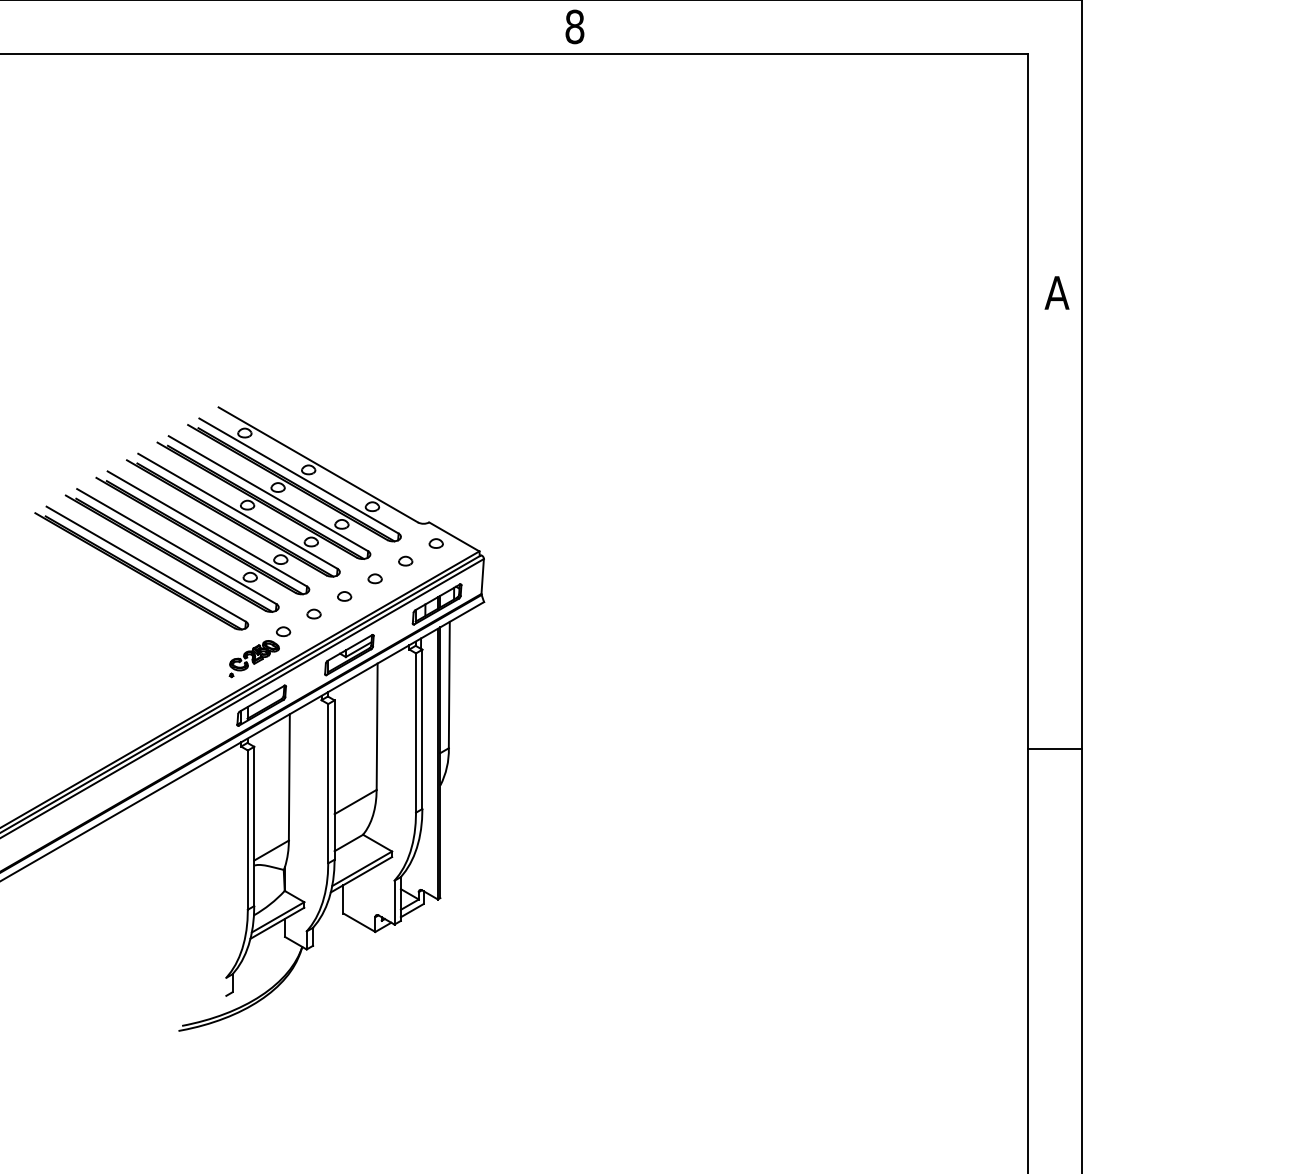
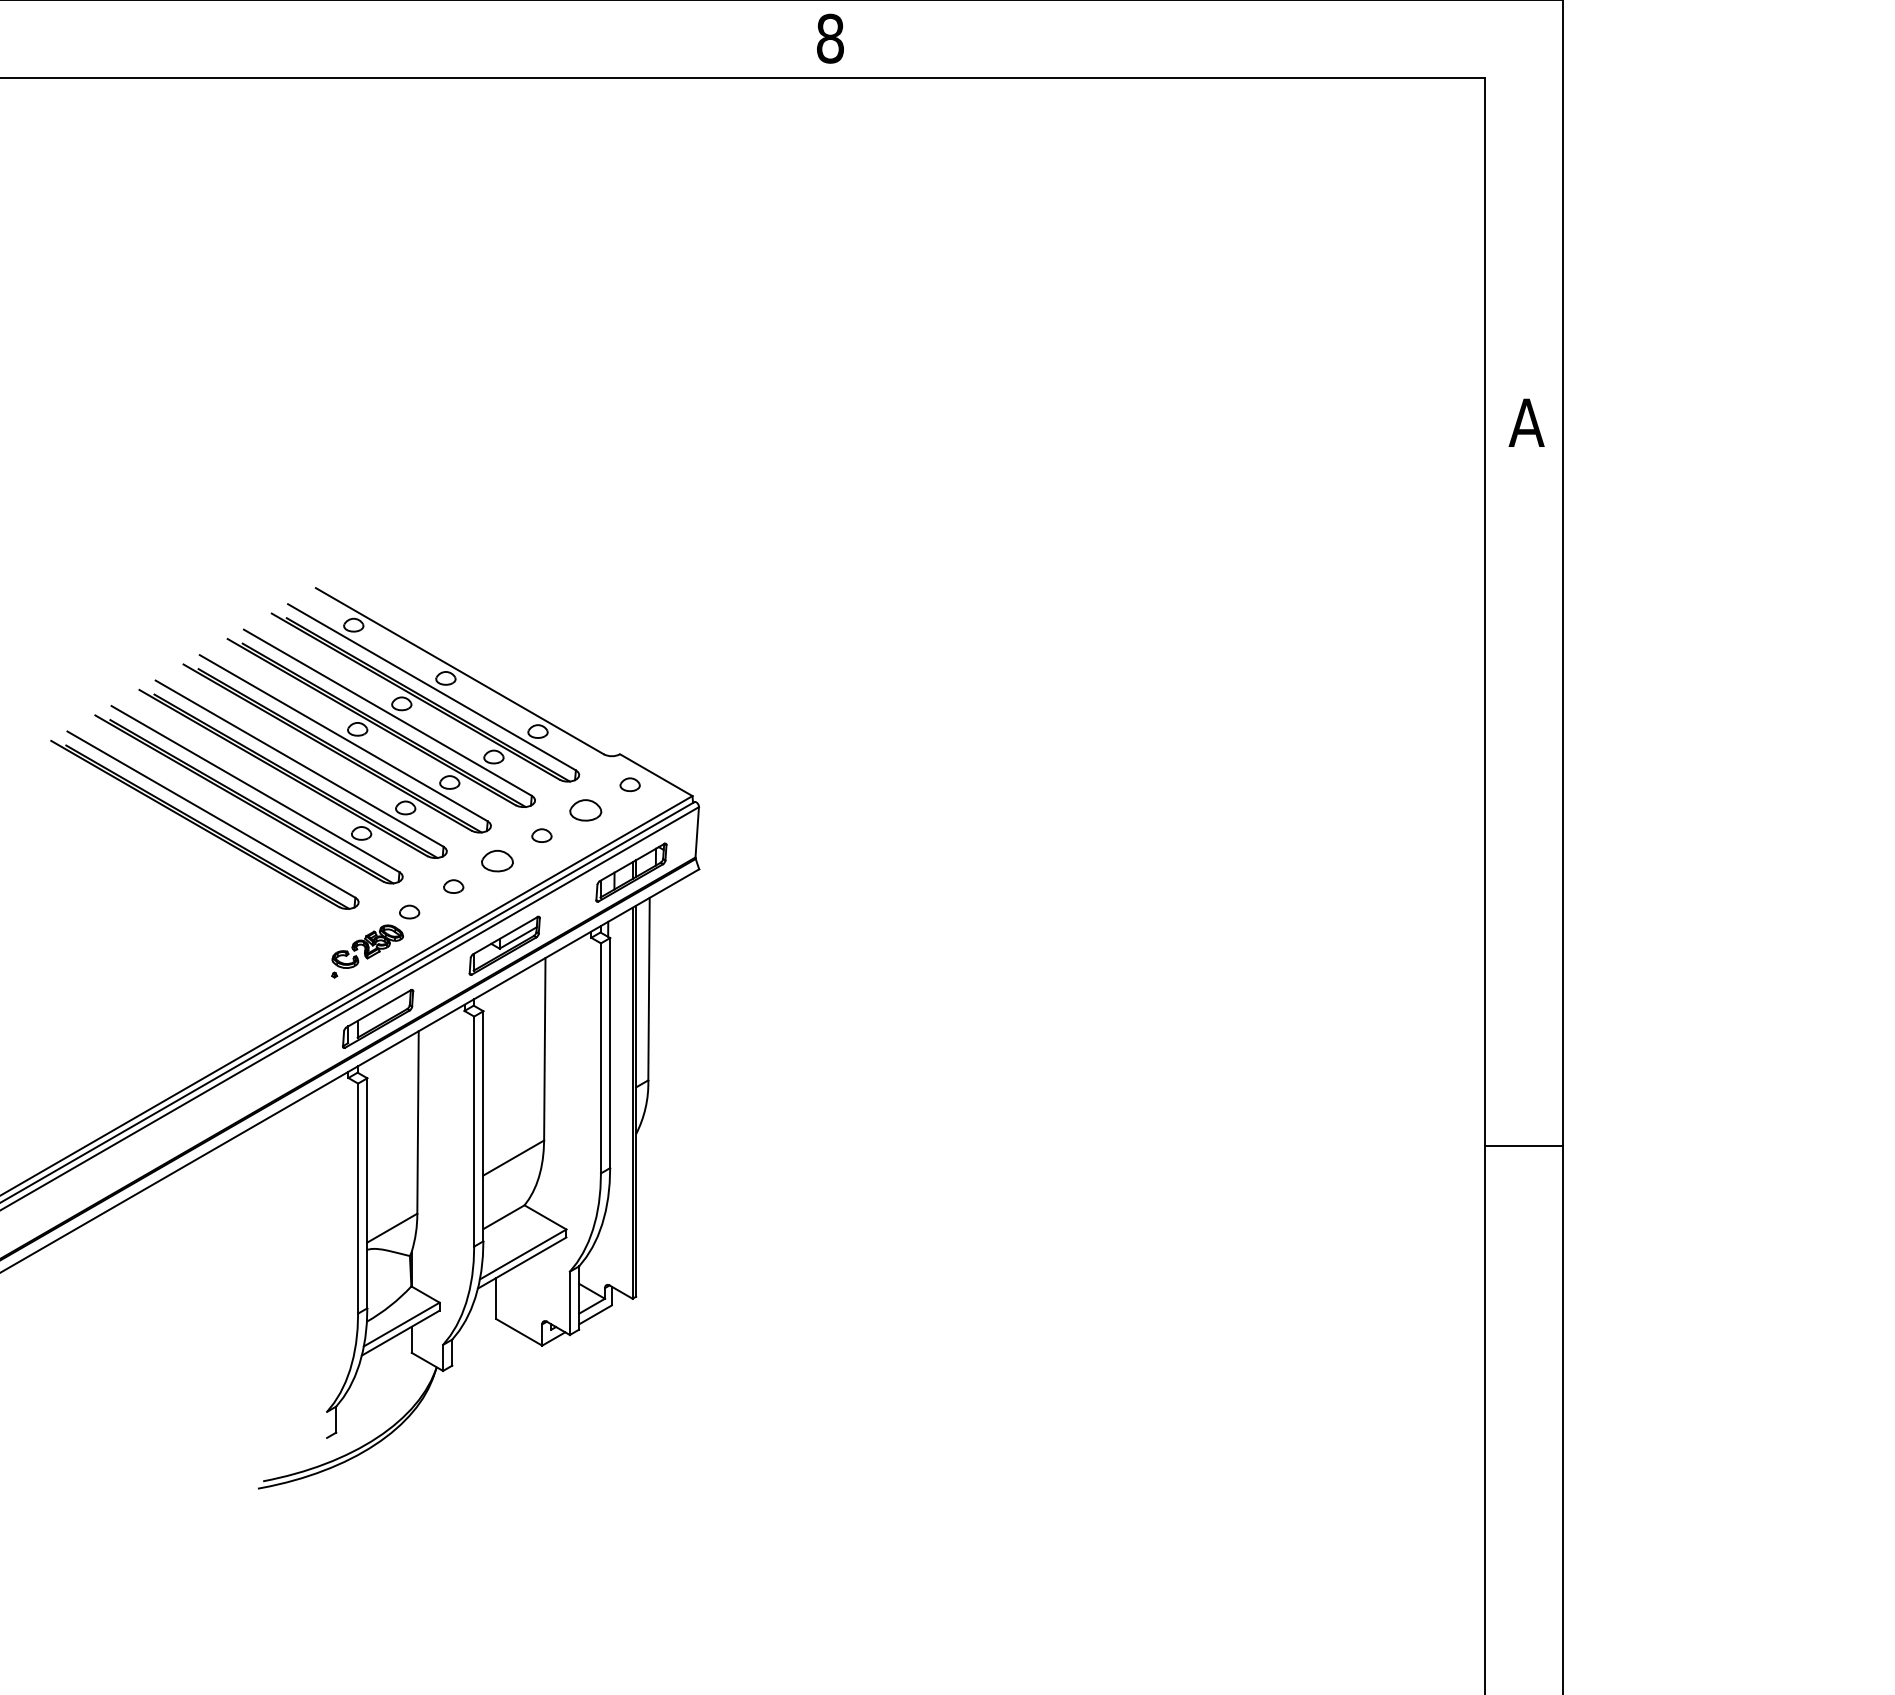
part: (405, 560) -> (585, 809), size x1.6
part: (344, 596) -> (497, 861), size x1.6
line: (1055, 748) -> (1524, 1145), moved

